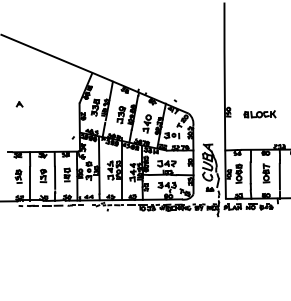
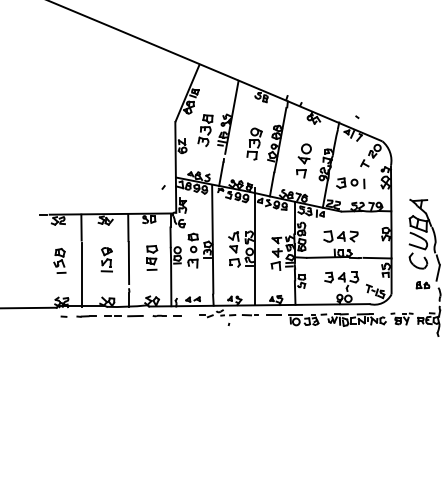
part: (19, 104) -> (61, 124), removed

